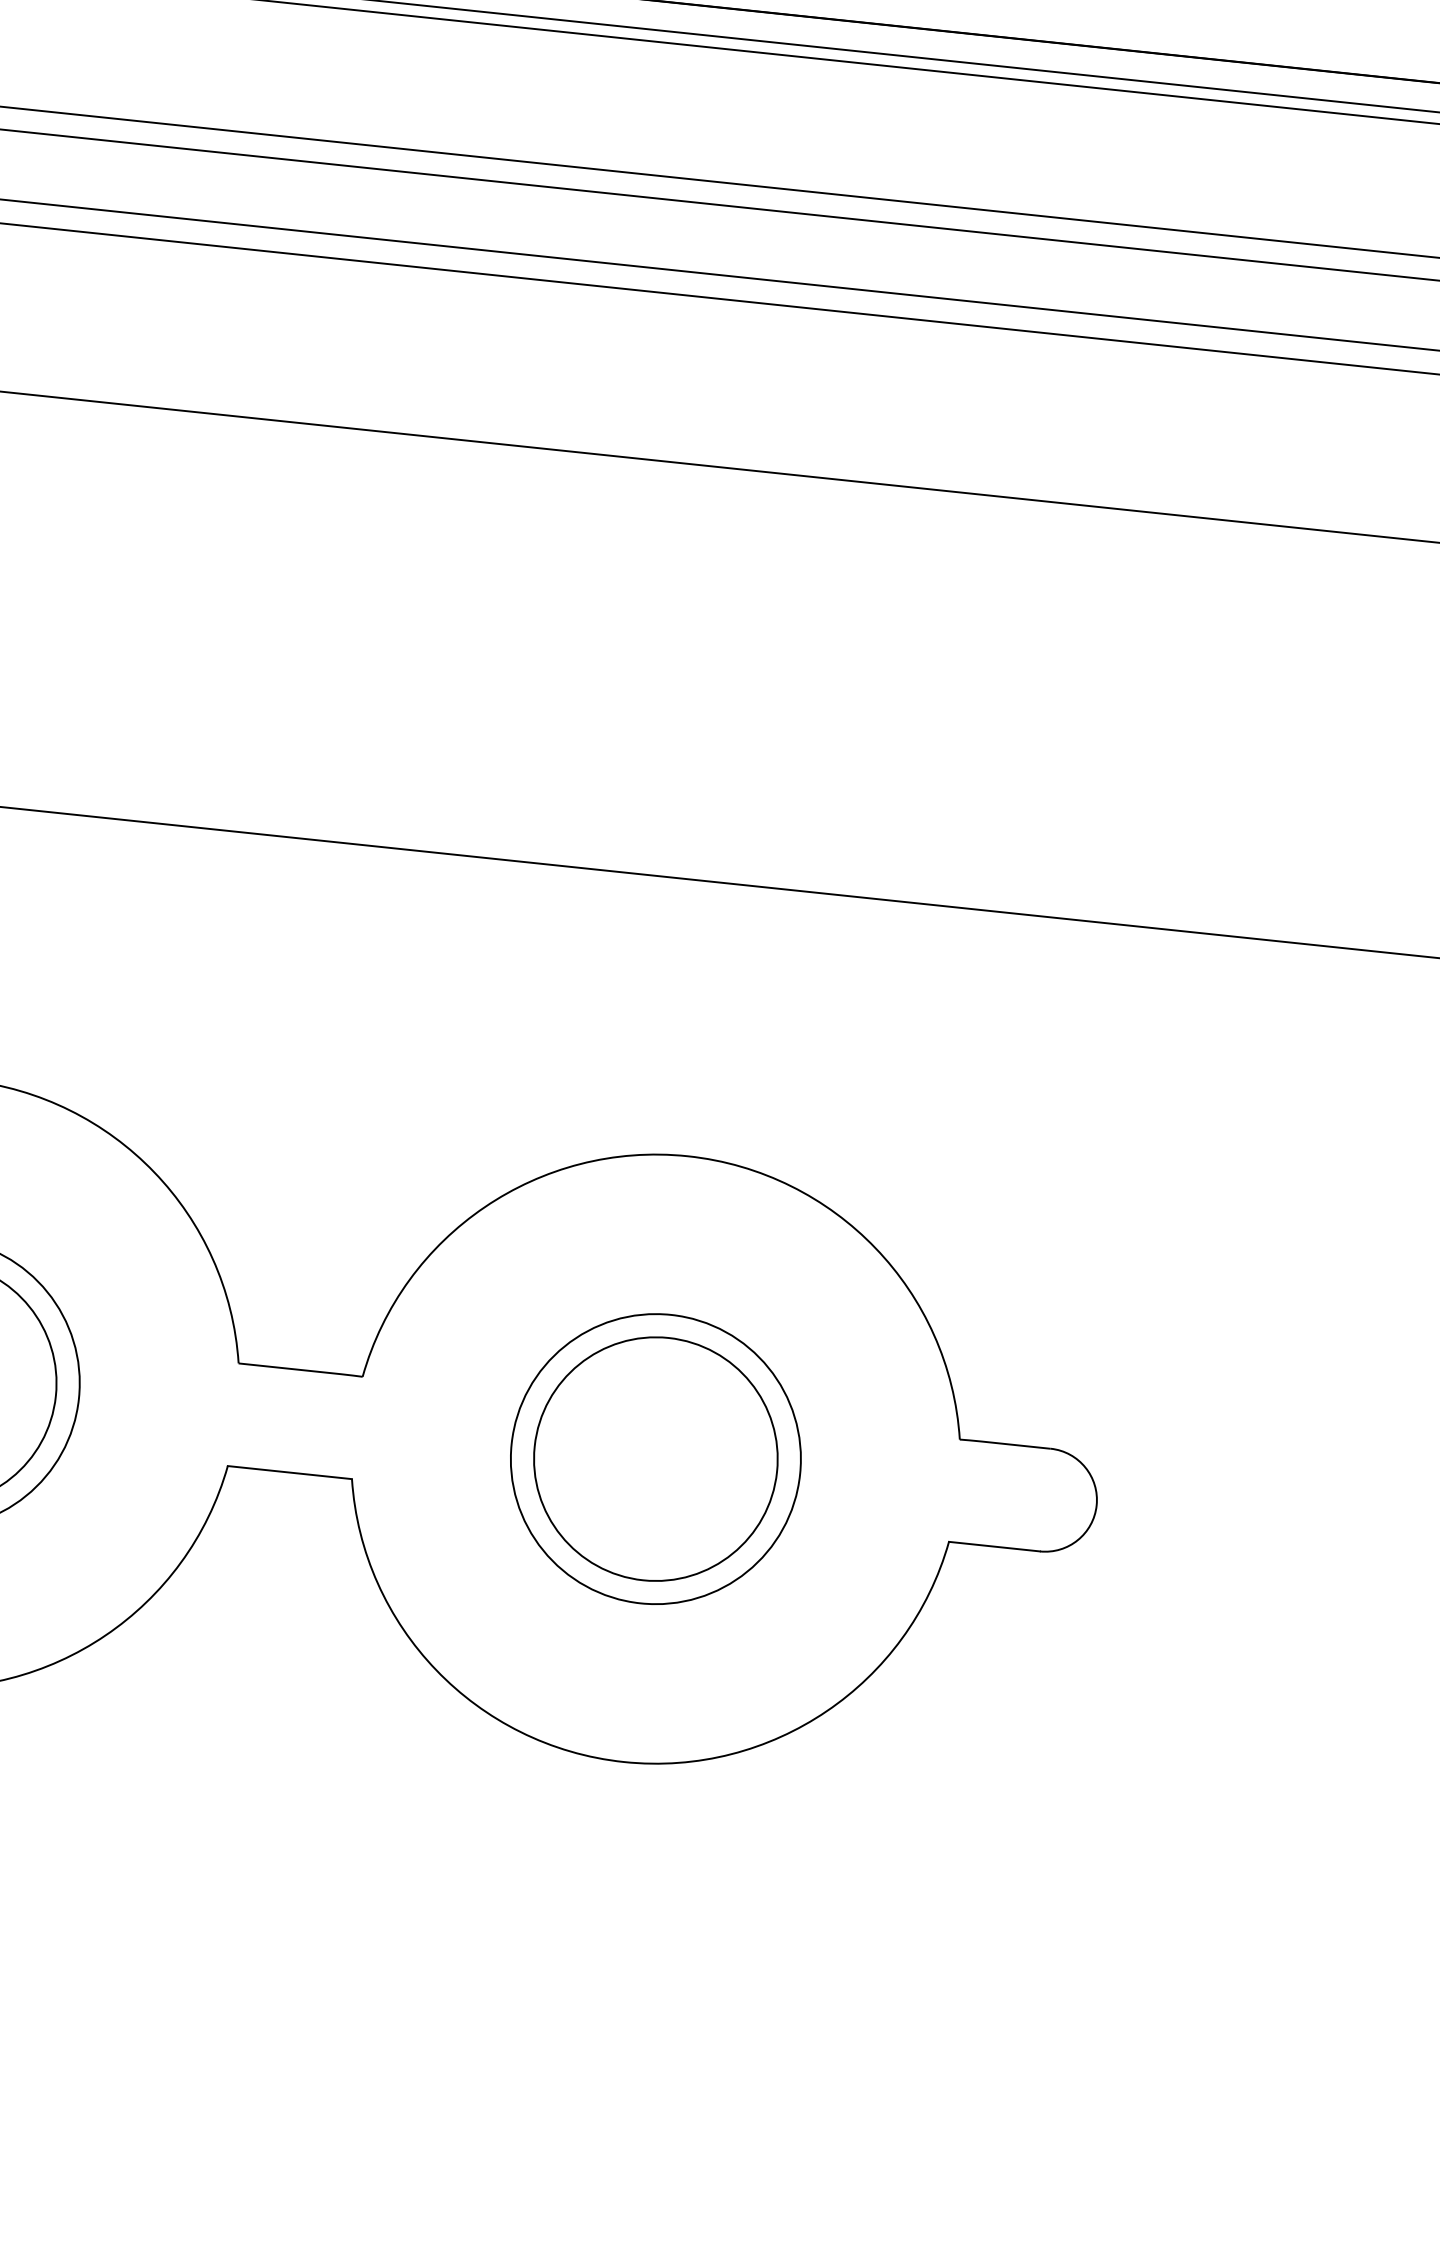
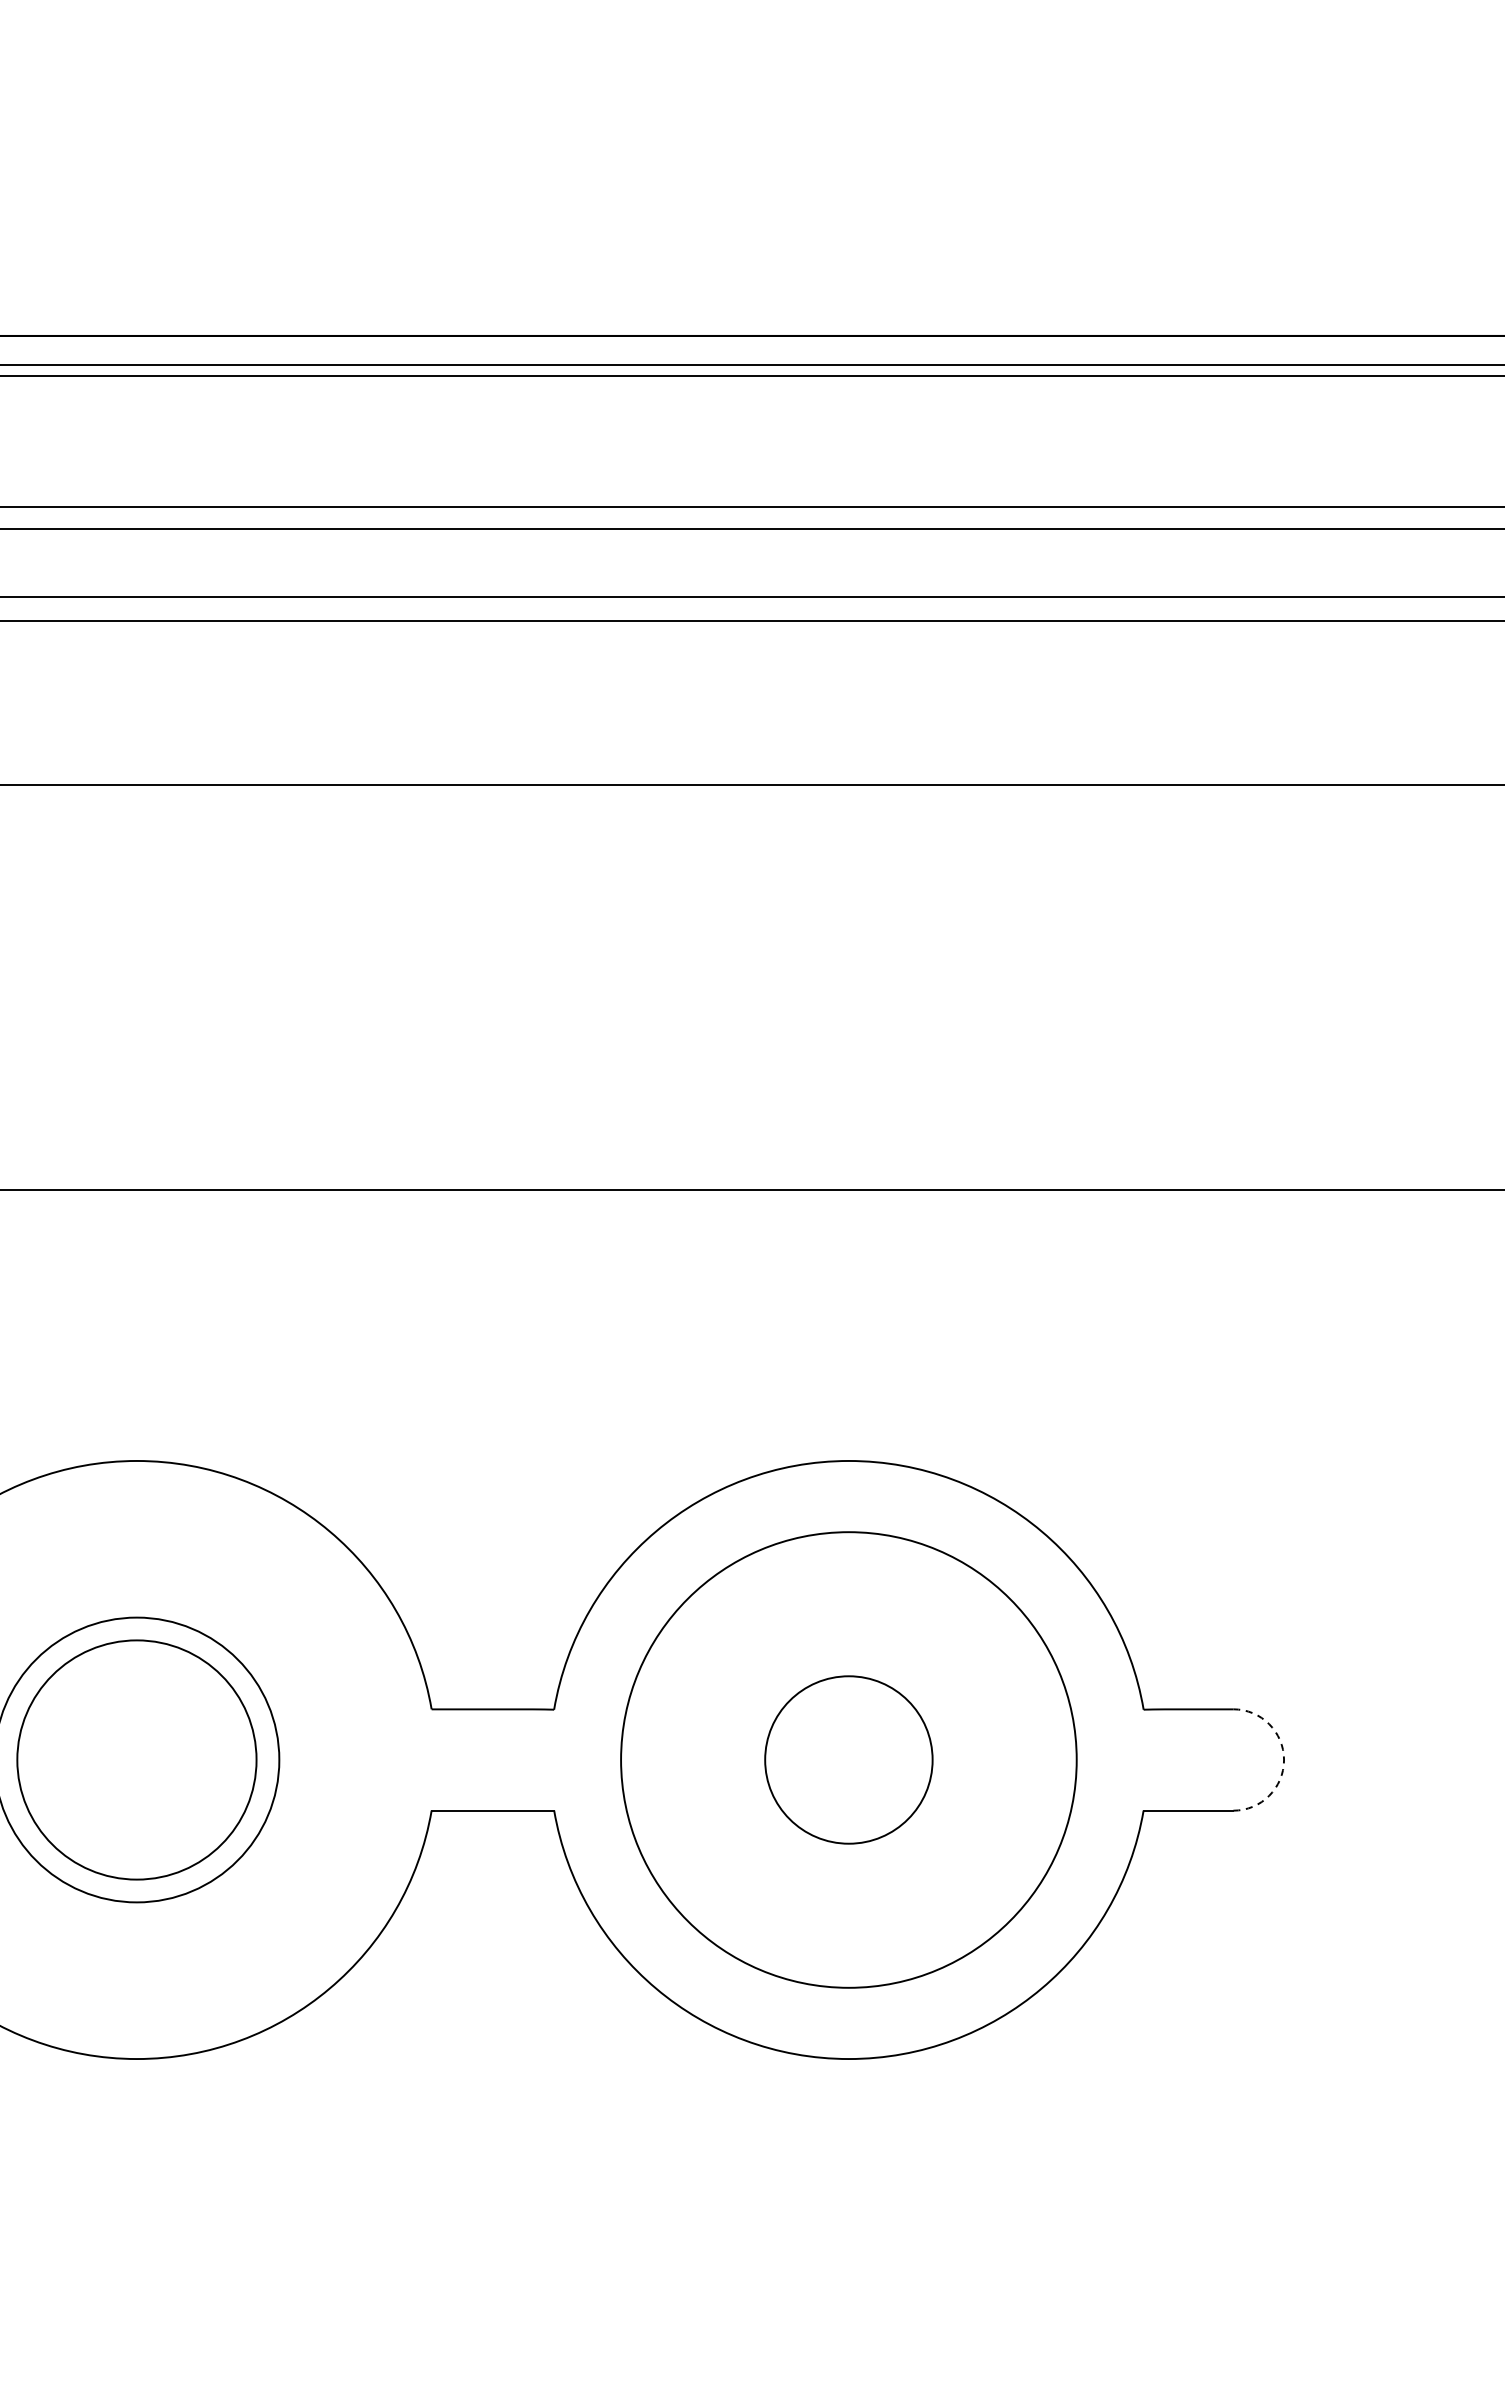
circle: (655, 1458) -> (848, 1759), size x0.7
circle: (655, 1458) -> (848, 1759), size x1.6
arc: (1097, 1506) -> (1284, 1760), solid -> dashed

